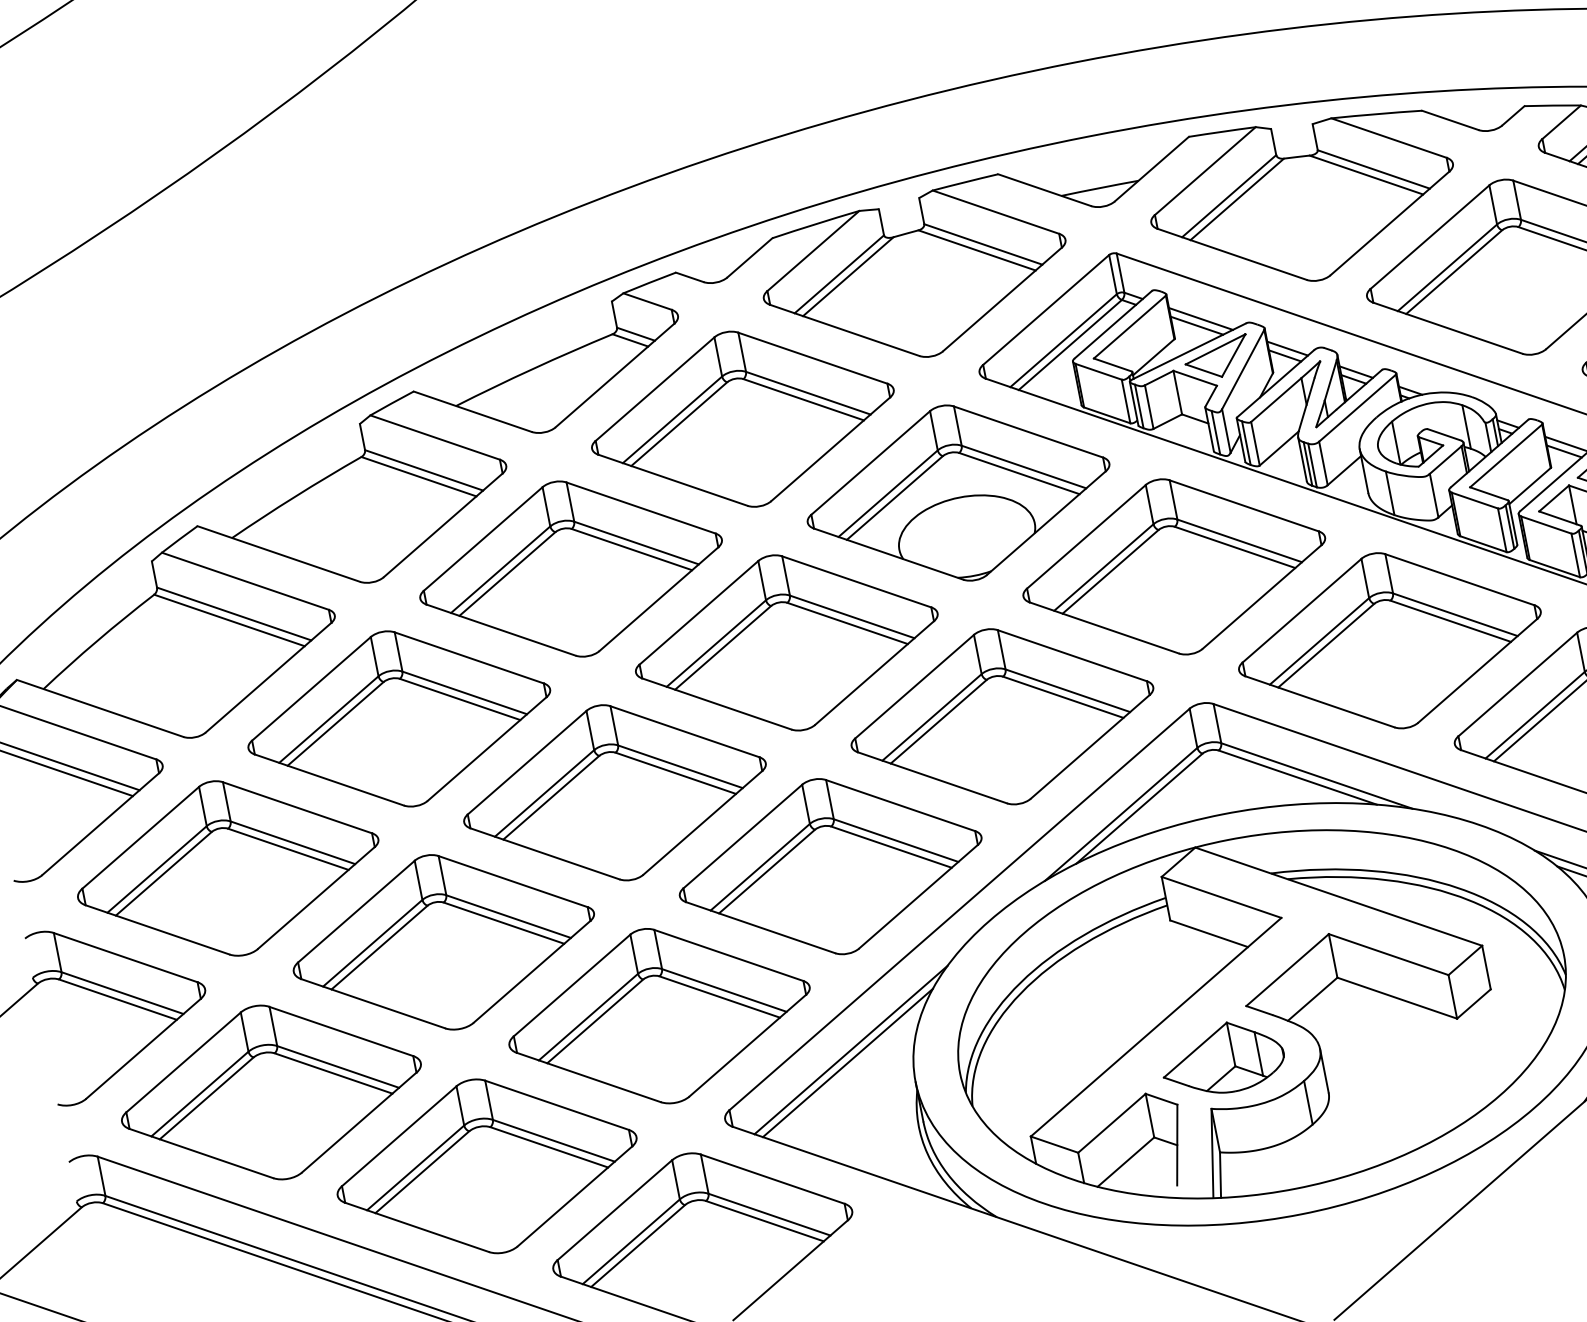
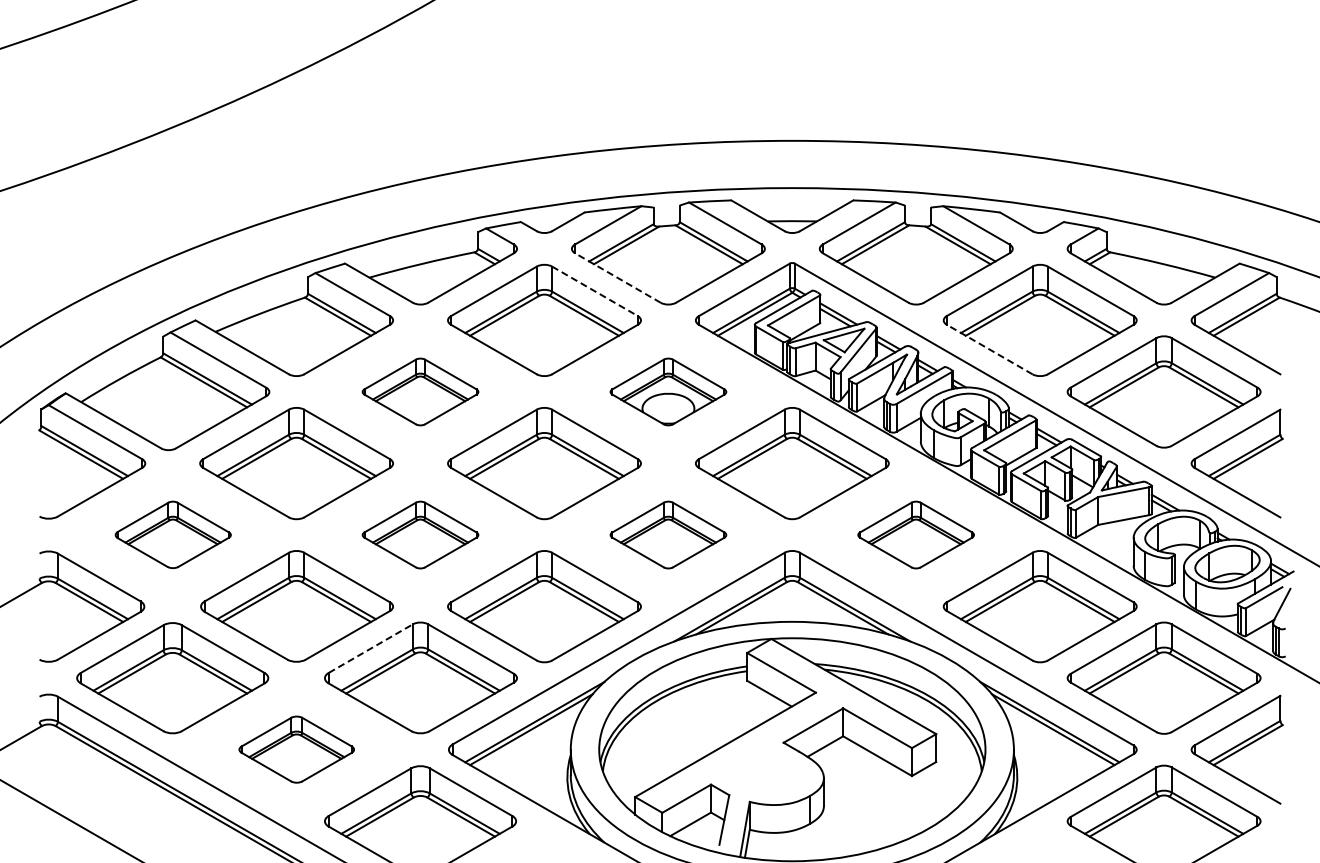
line: (1447, 328) -> (989, 349), solid -> dashed
line: (843, 329) -> (617, 277), solid -> dashed
line: (813, 358) -> (595, 291), solid -> dashed
part: (958, 492) -> (668, 391), size x0.6
part: (570, 568) -> (420, 391), size x0.6
part: (1388, 640) -> (915, 534), size x0.6
part: (1002, 715) -> (668, 534), size x0.6
part: (614, 791) -> (420, 534), size x0.6
part: (228, 867) -> (173, 534), size x0.6
line: (571, 985) -> (370, 648), solid -> dashed
part: (1222, 1057) -> (762, 771), removed
part: (486, 1166) -> (296, 749), size x0.6

